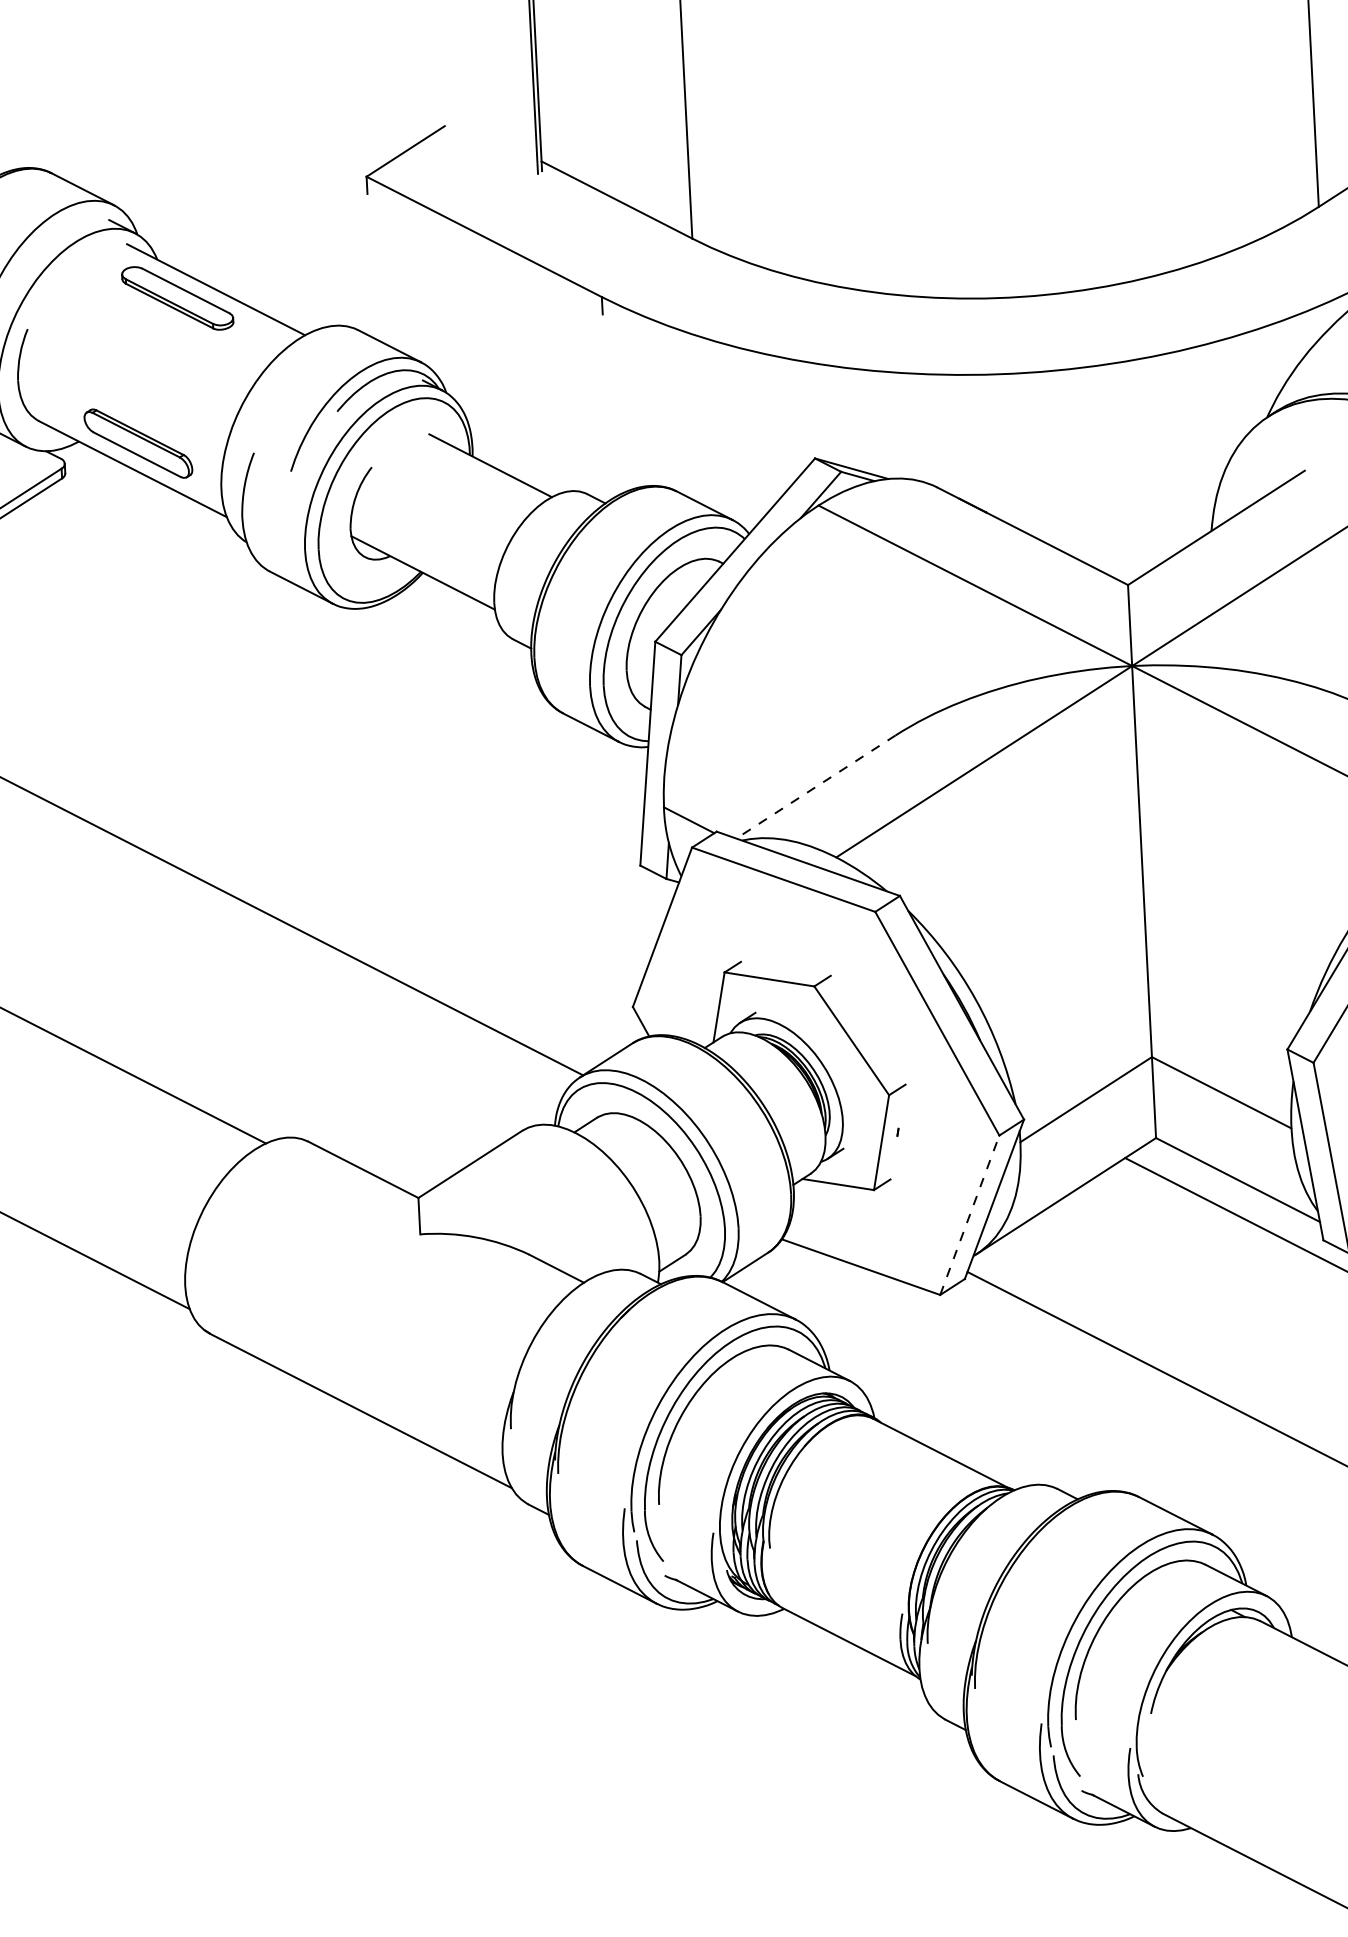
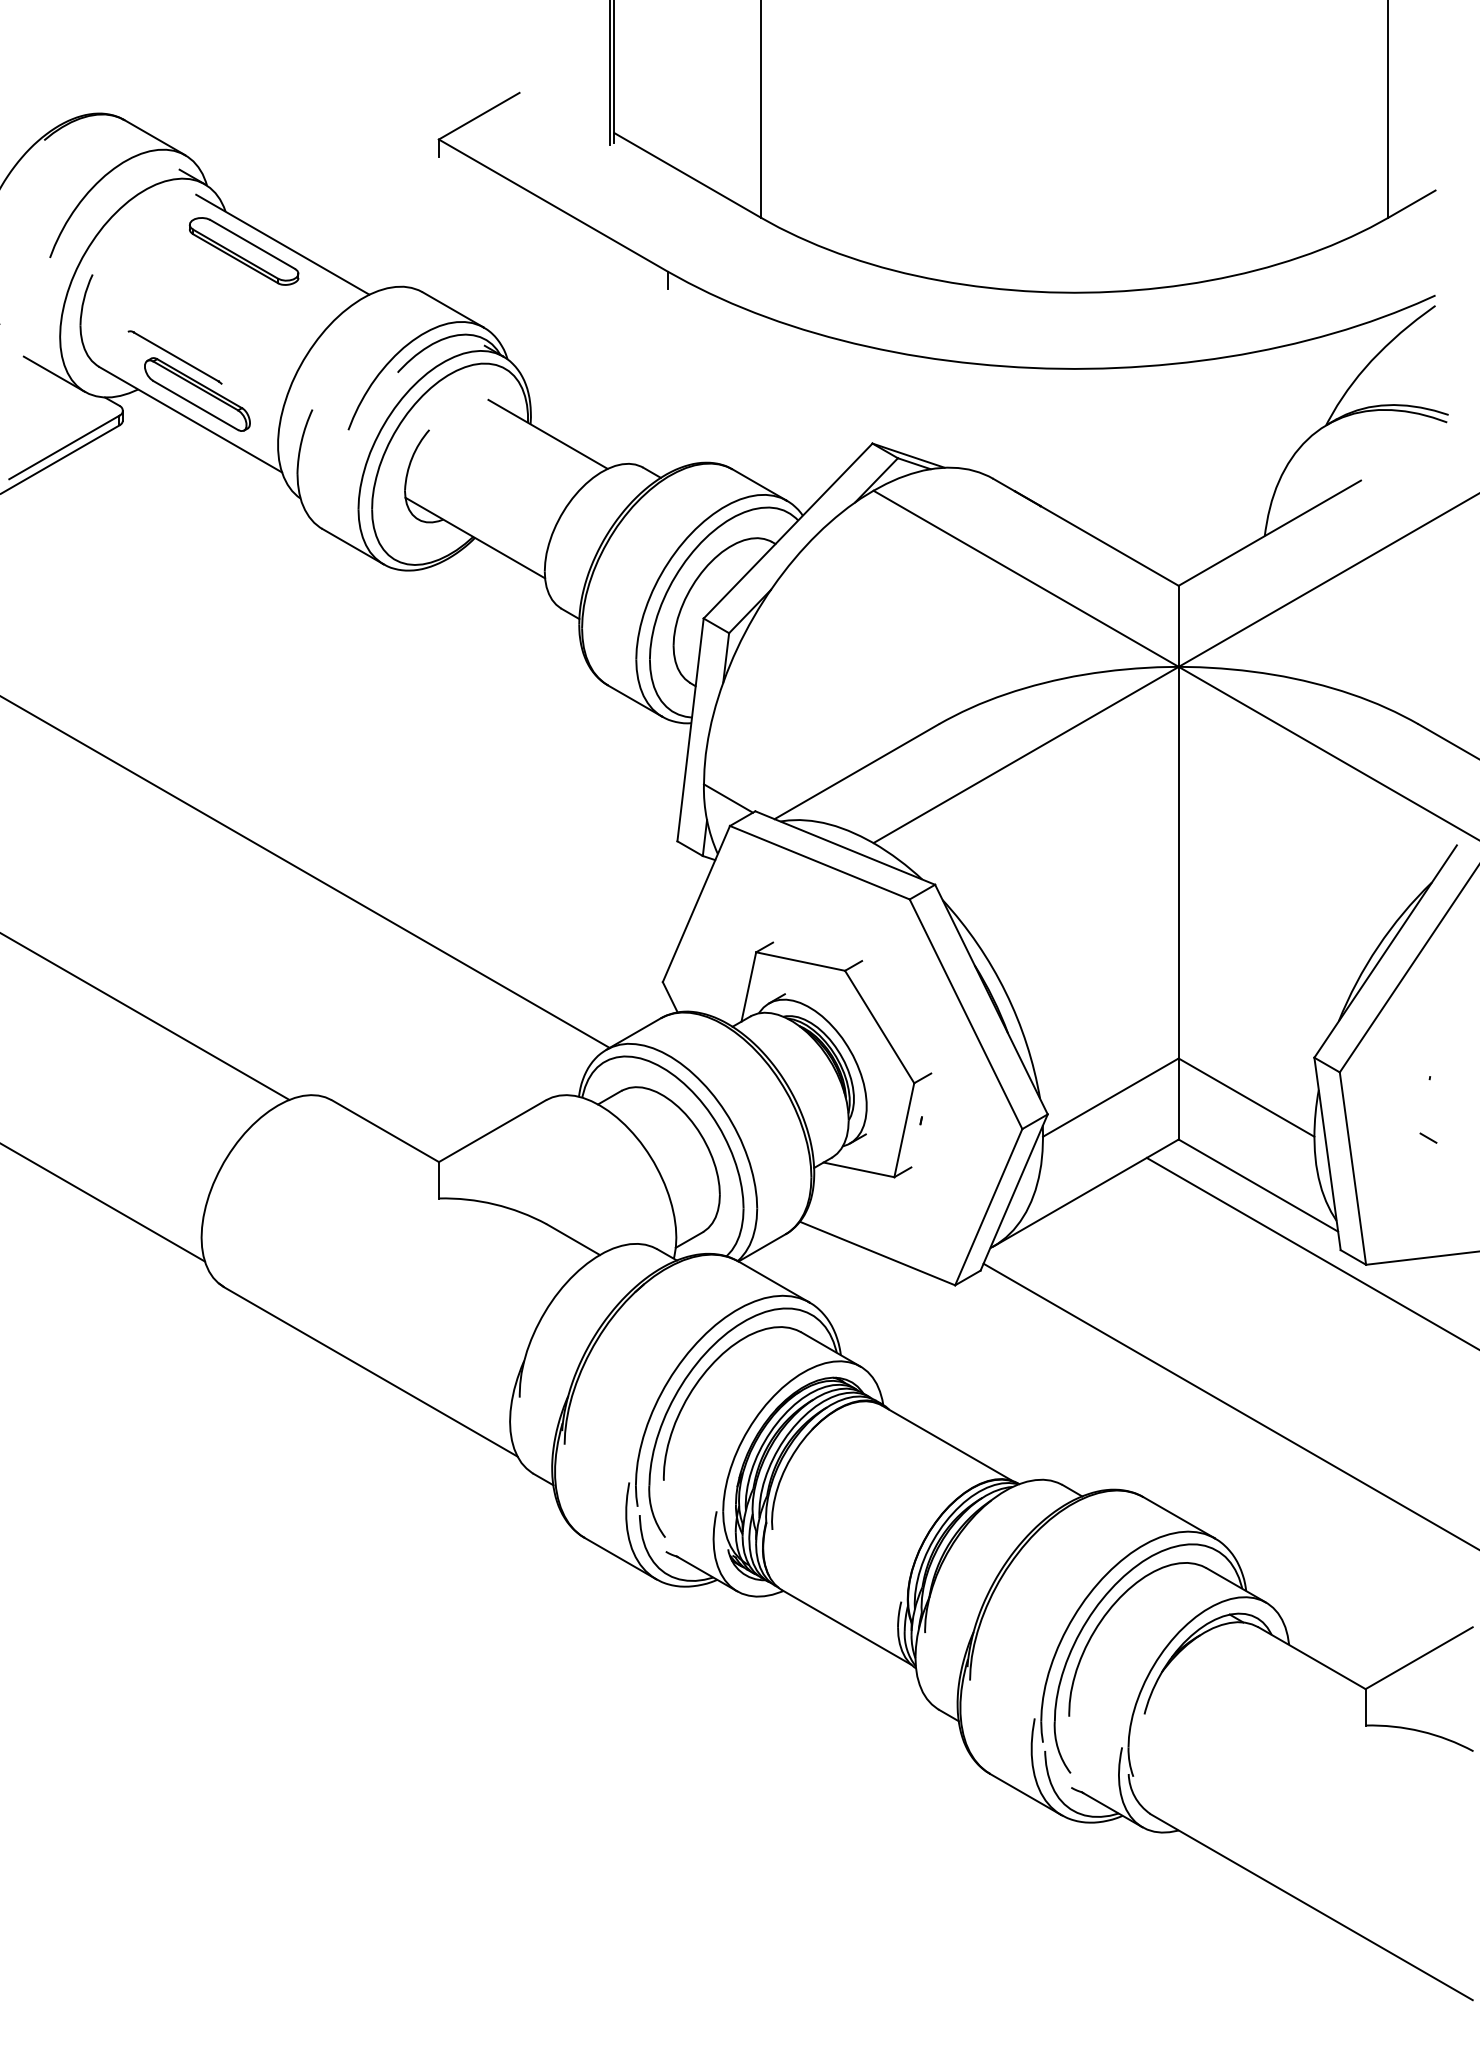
part: (113, 407) -> (174, 357), added
line: (815, 786) -> (856, 771), dashed -> solid
line: (969, 1214) -> (988, 1206), dashed -> solid

